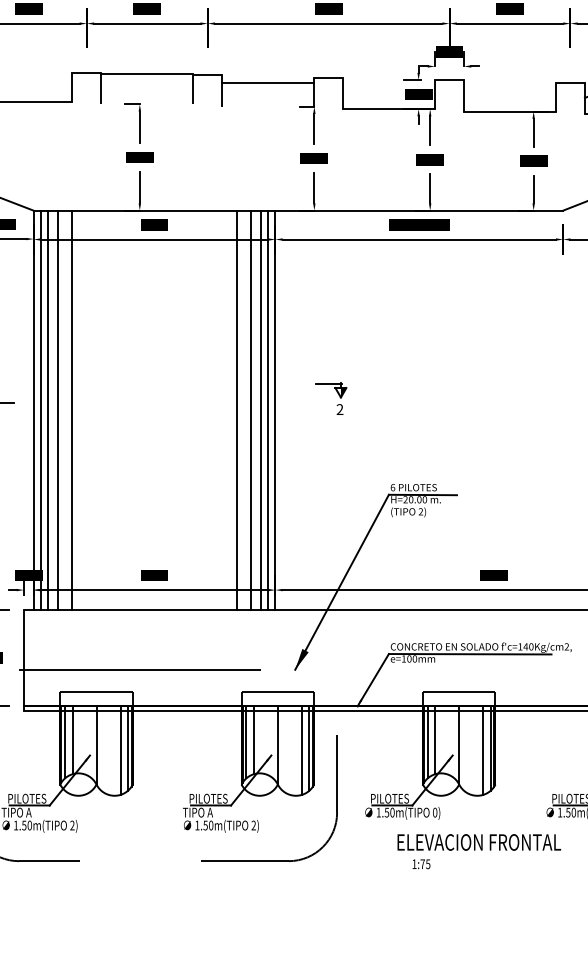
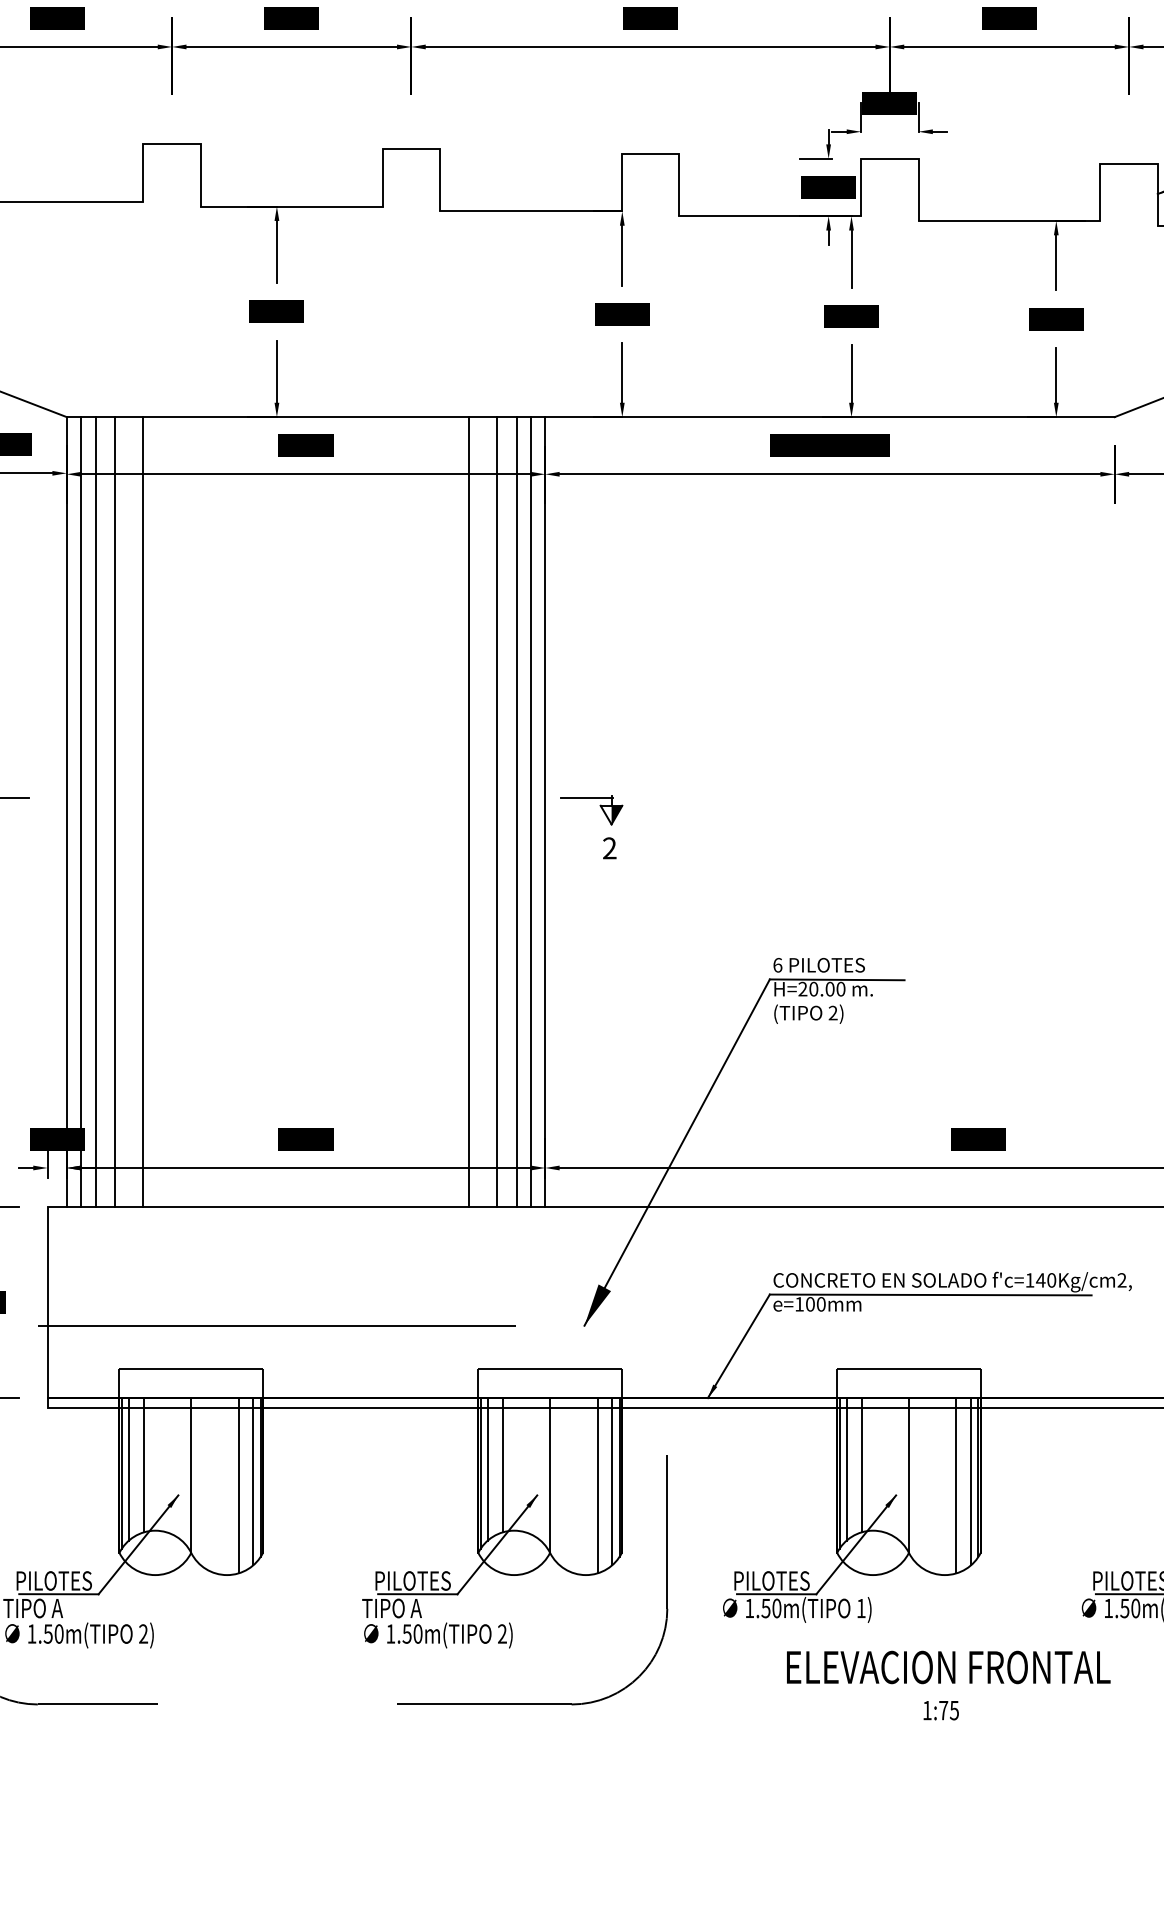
line: (147, 74) -> (292, 207), moved
line: (268, 82) -> (531, 210), moved
part: (338, 395) -> (606, 820), moved
text: (435, 812) -> (862, 1608), 0) -> 1)
text: (421, 864) -> (941, 1711), moved

